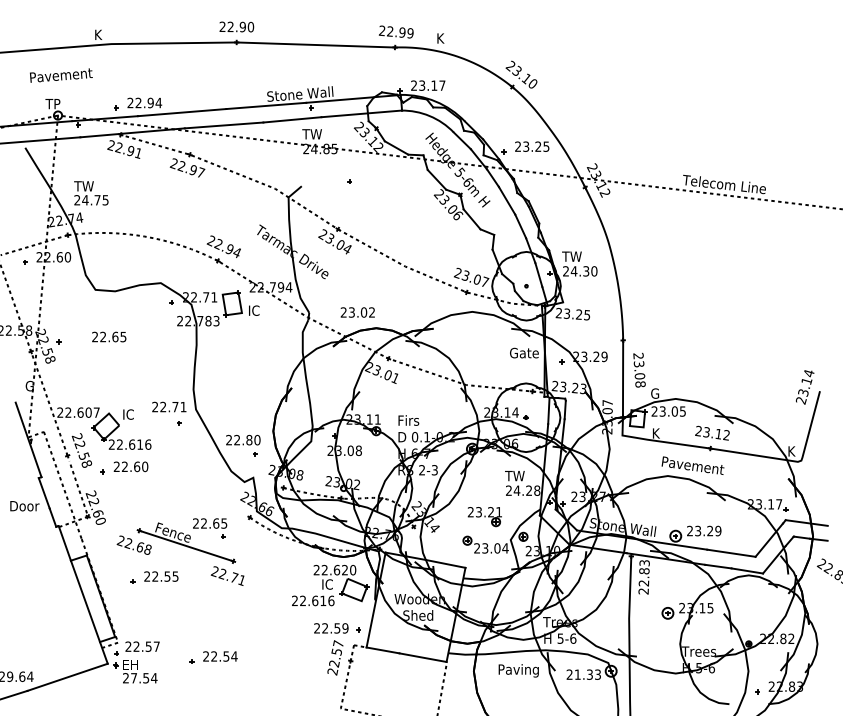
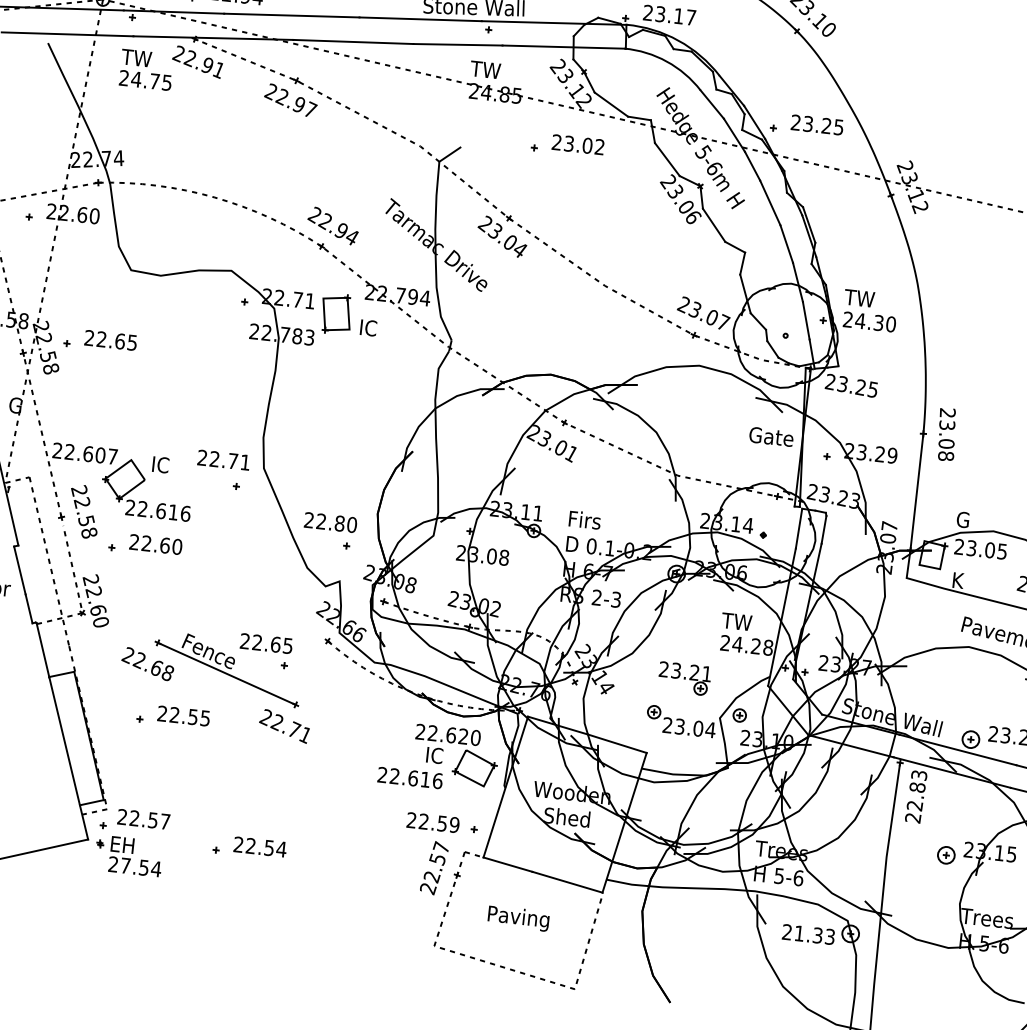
text: (91, 193) -> (146, 70), moved
text: (357, 312) -> (577, 144), moved
text: (109, 336) -> (111, 339), moved
text: (639, 369) -> (946, 433), moved
text: (518, 670) -> (518, 918), moved

